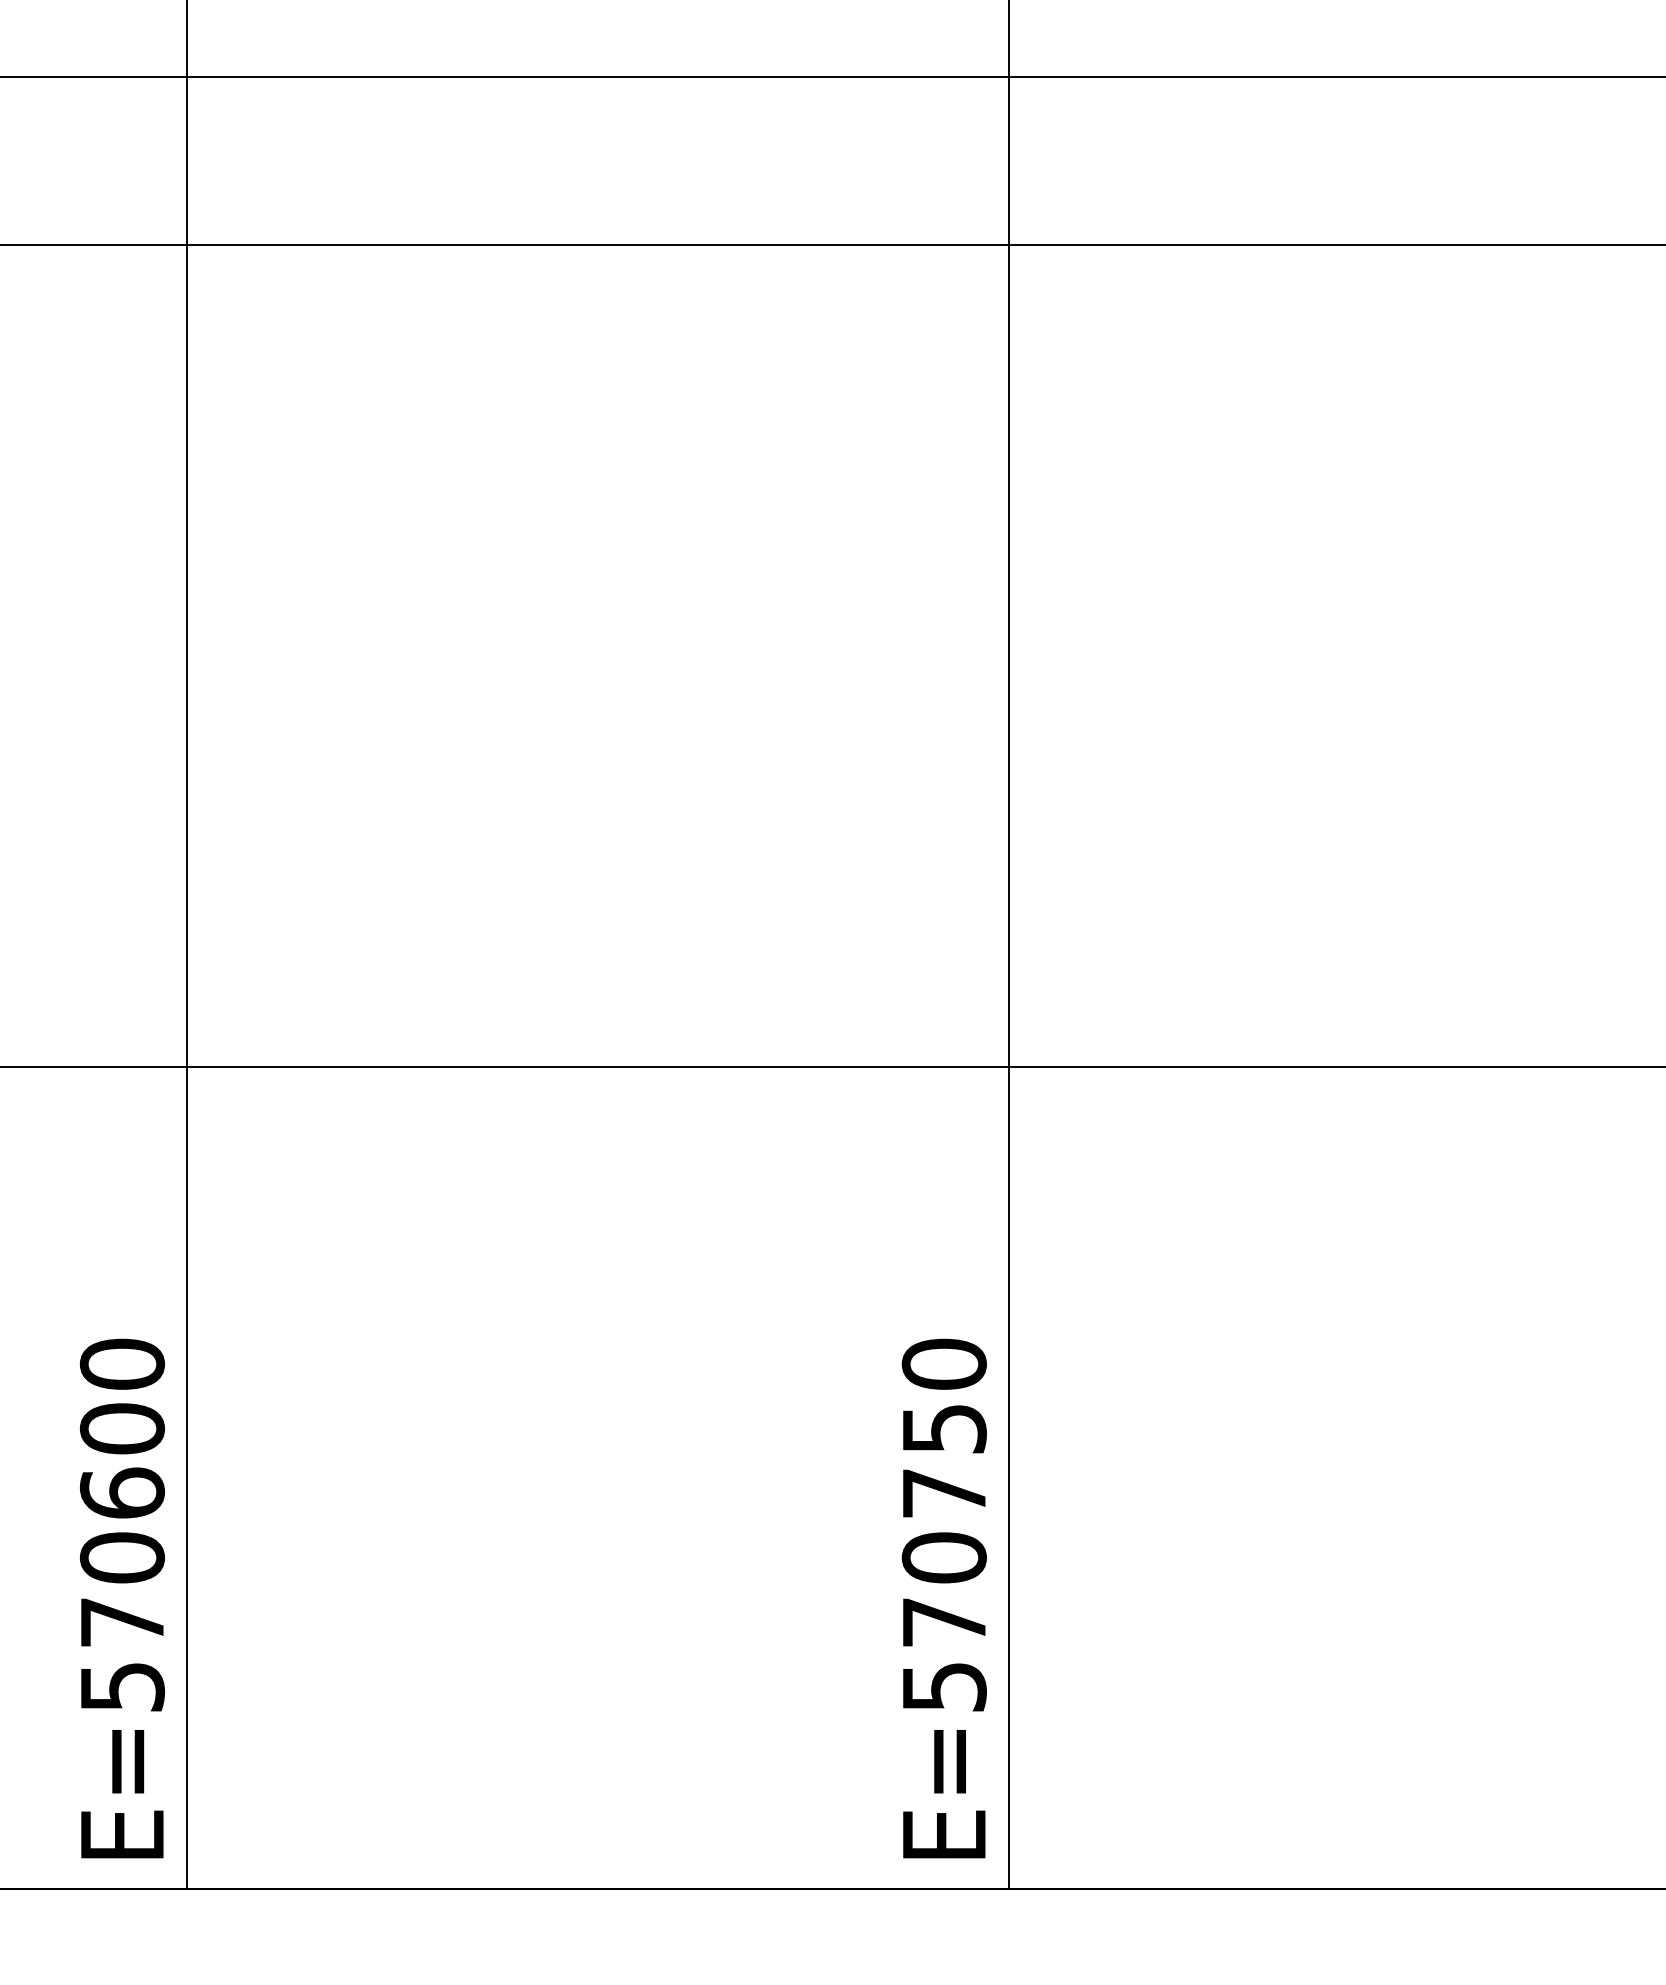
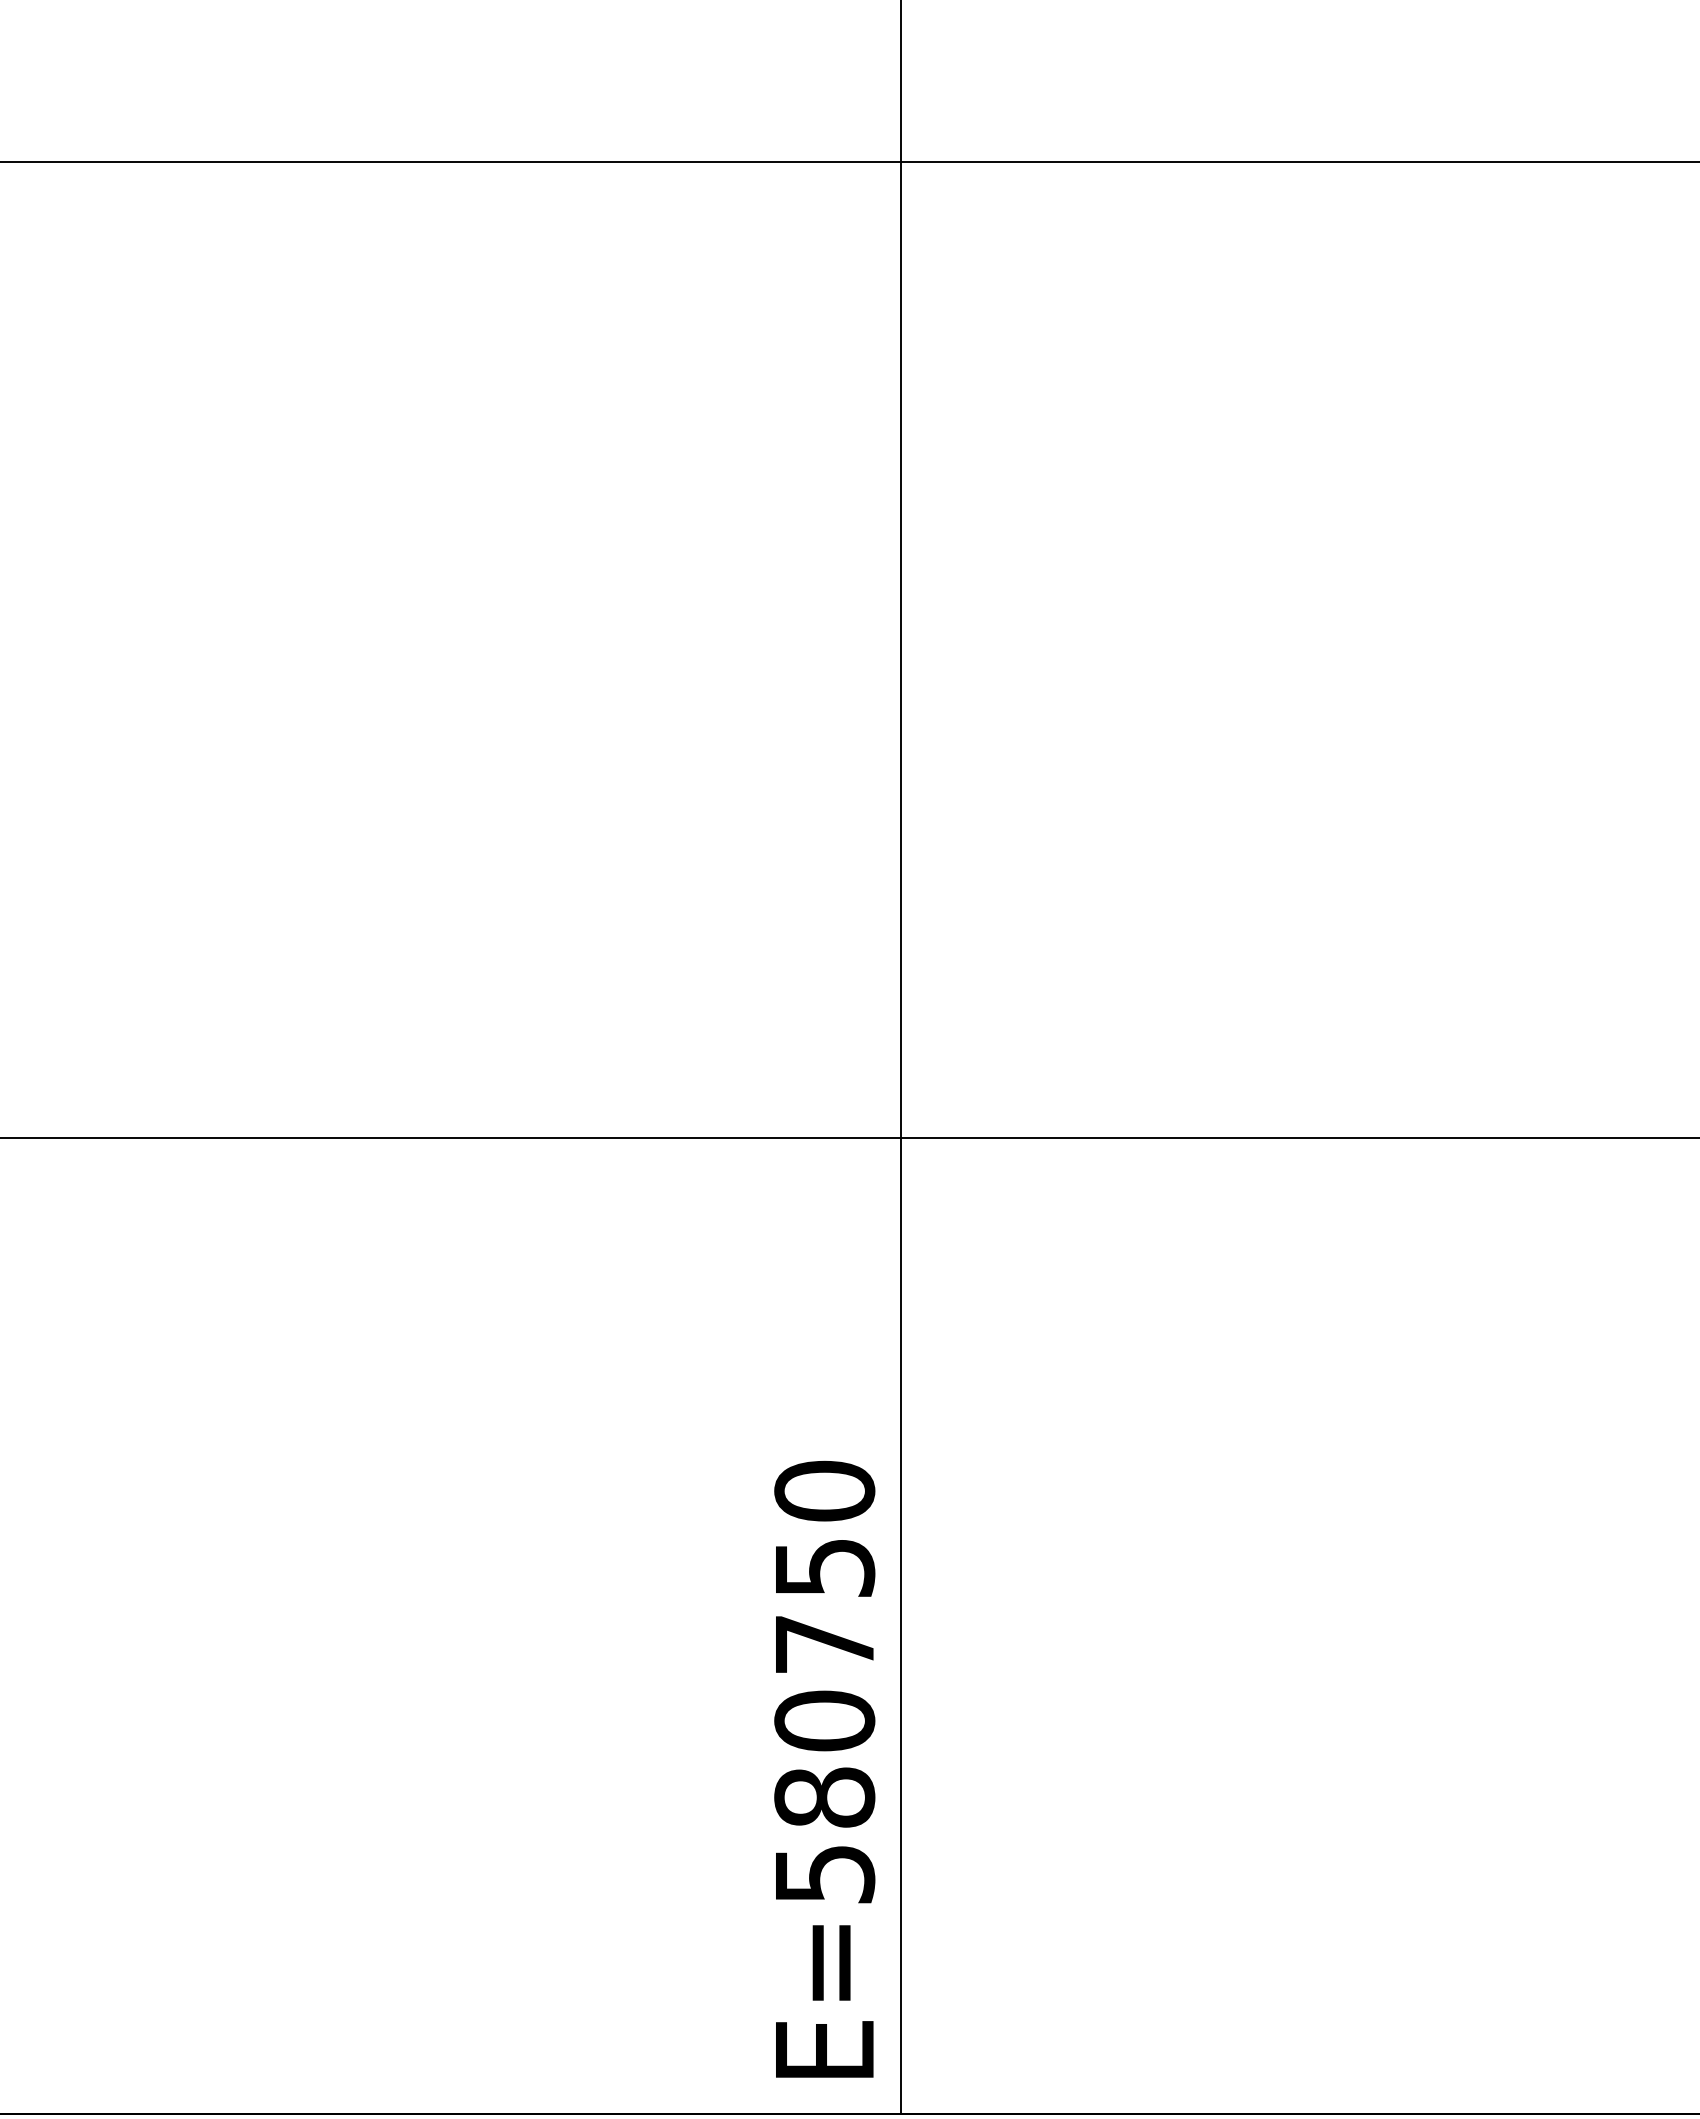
text: (943, 1622) -> (823, 1797), E=570750 -> E=580750

